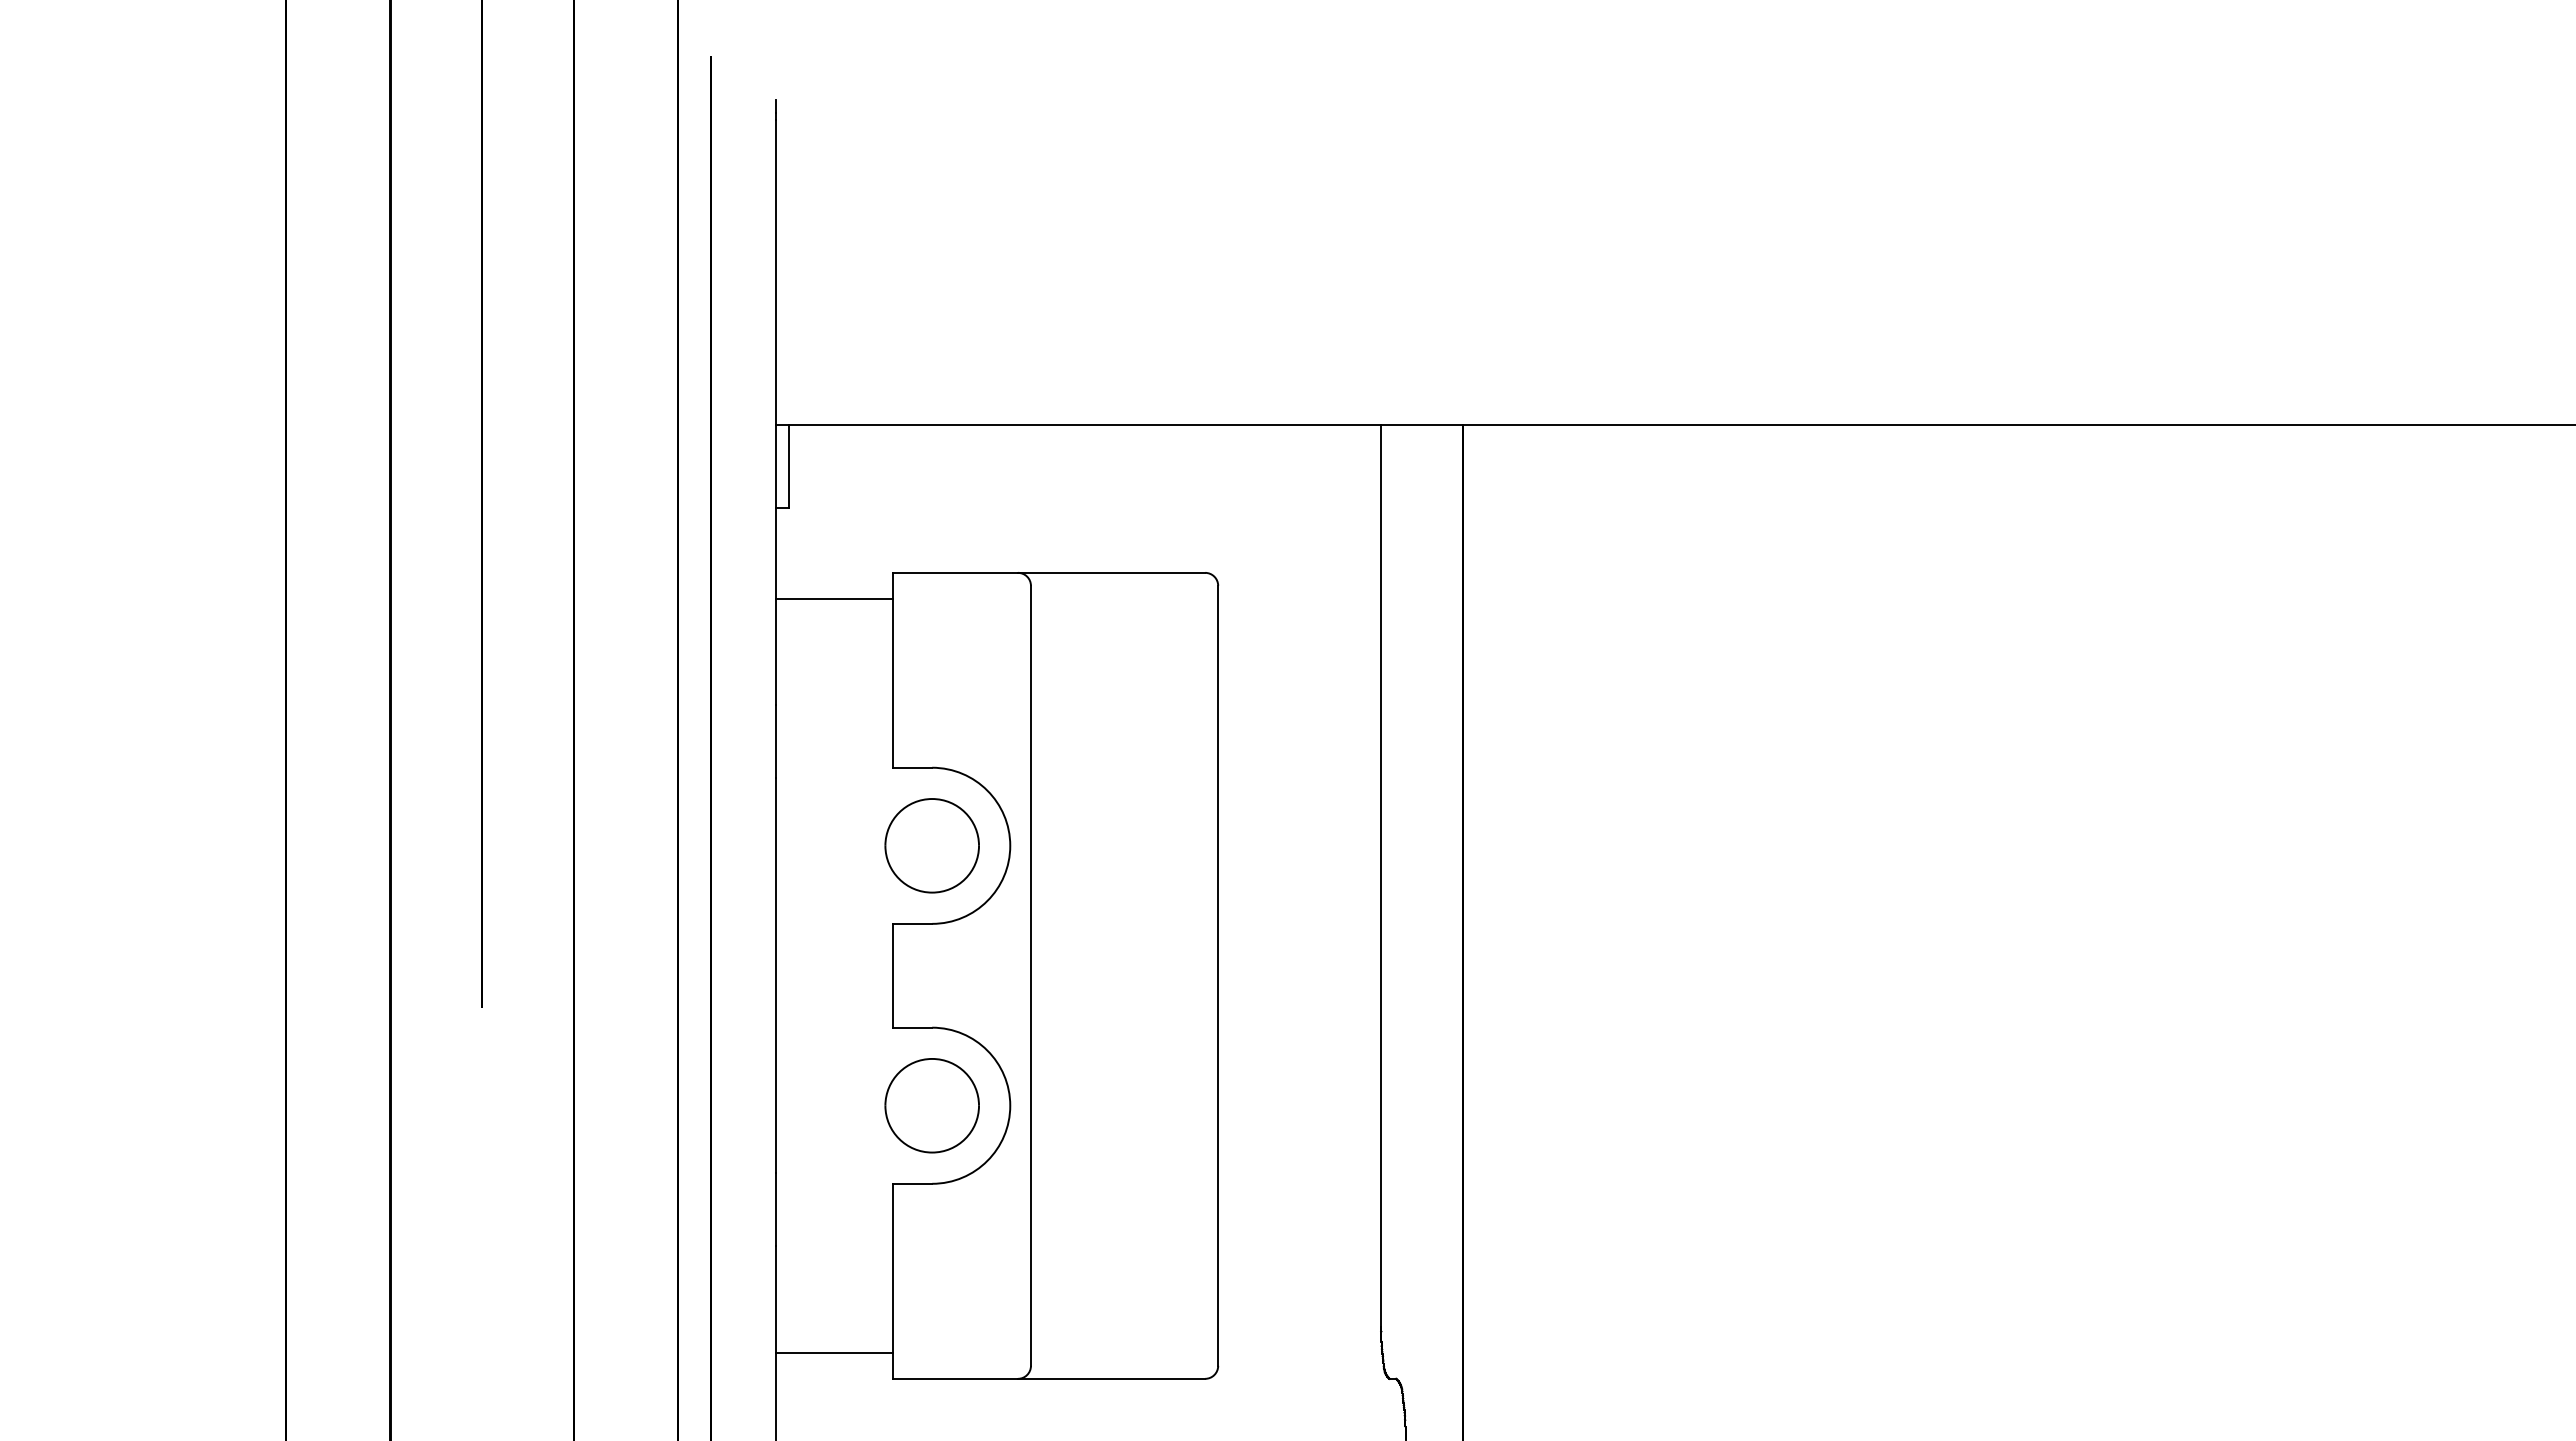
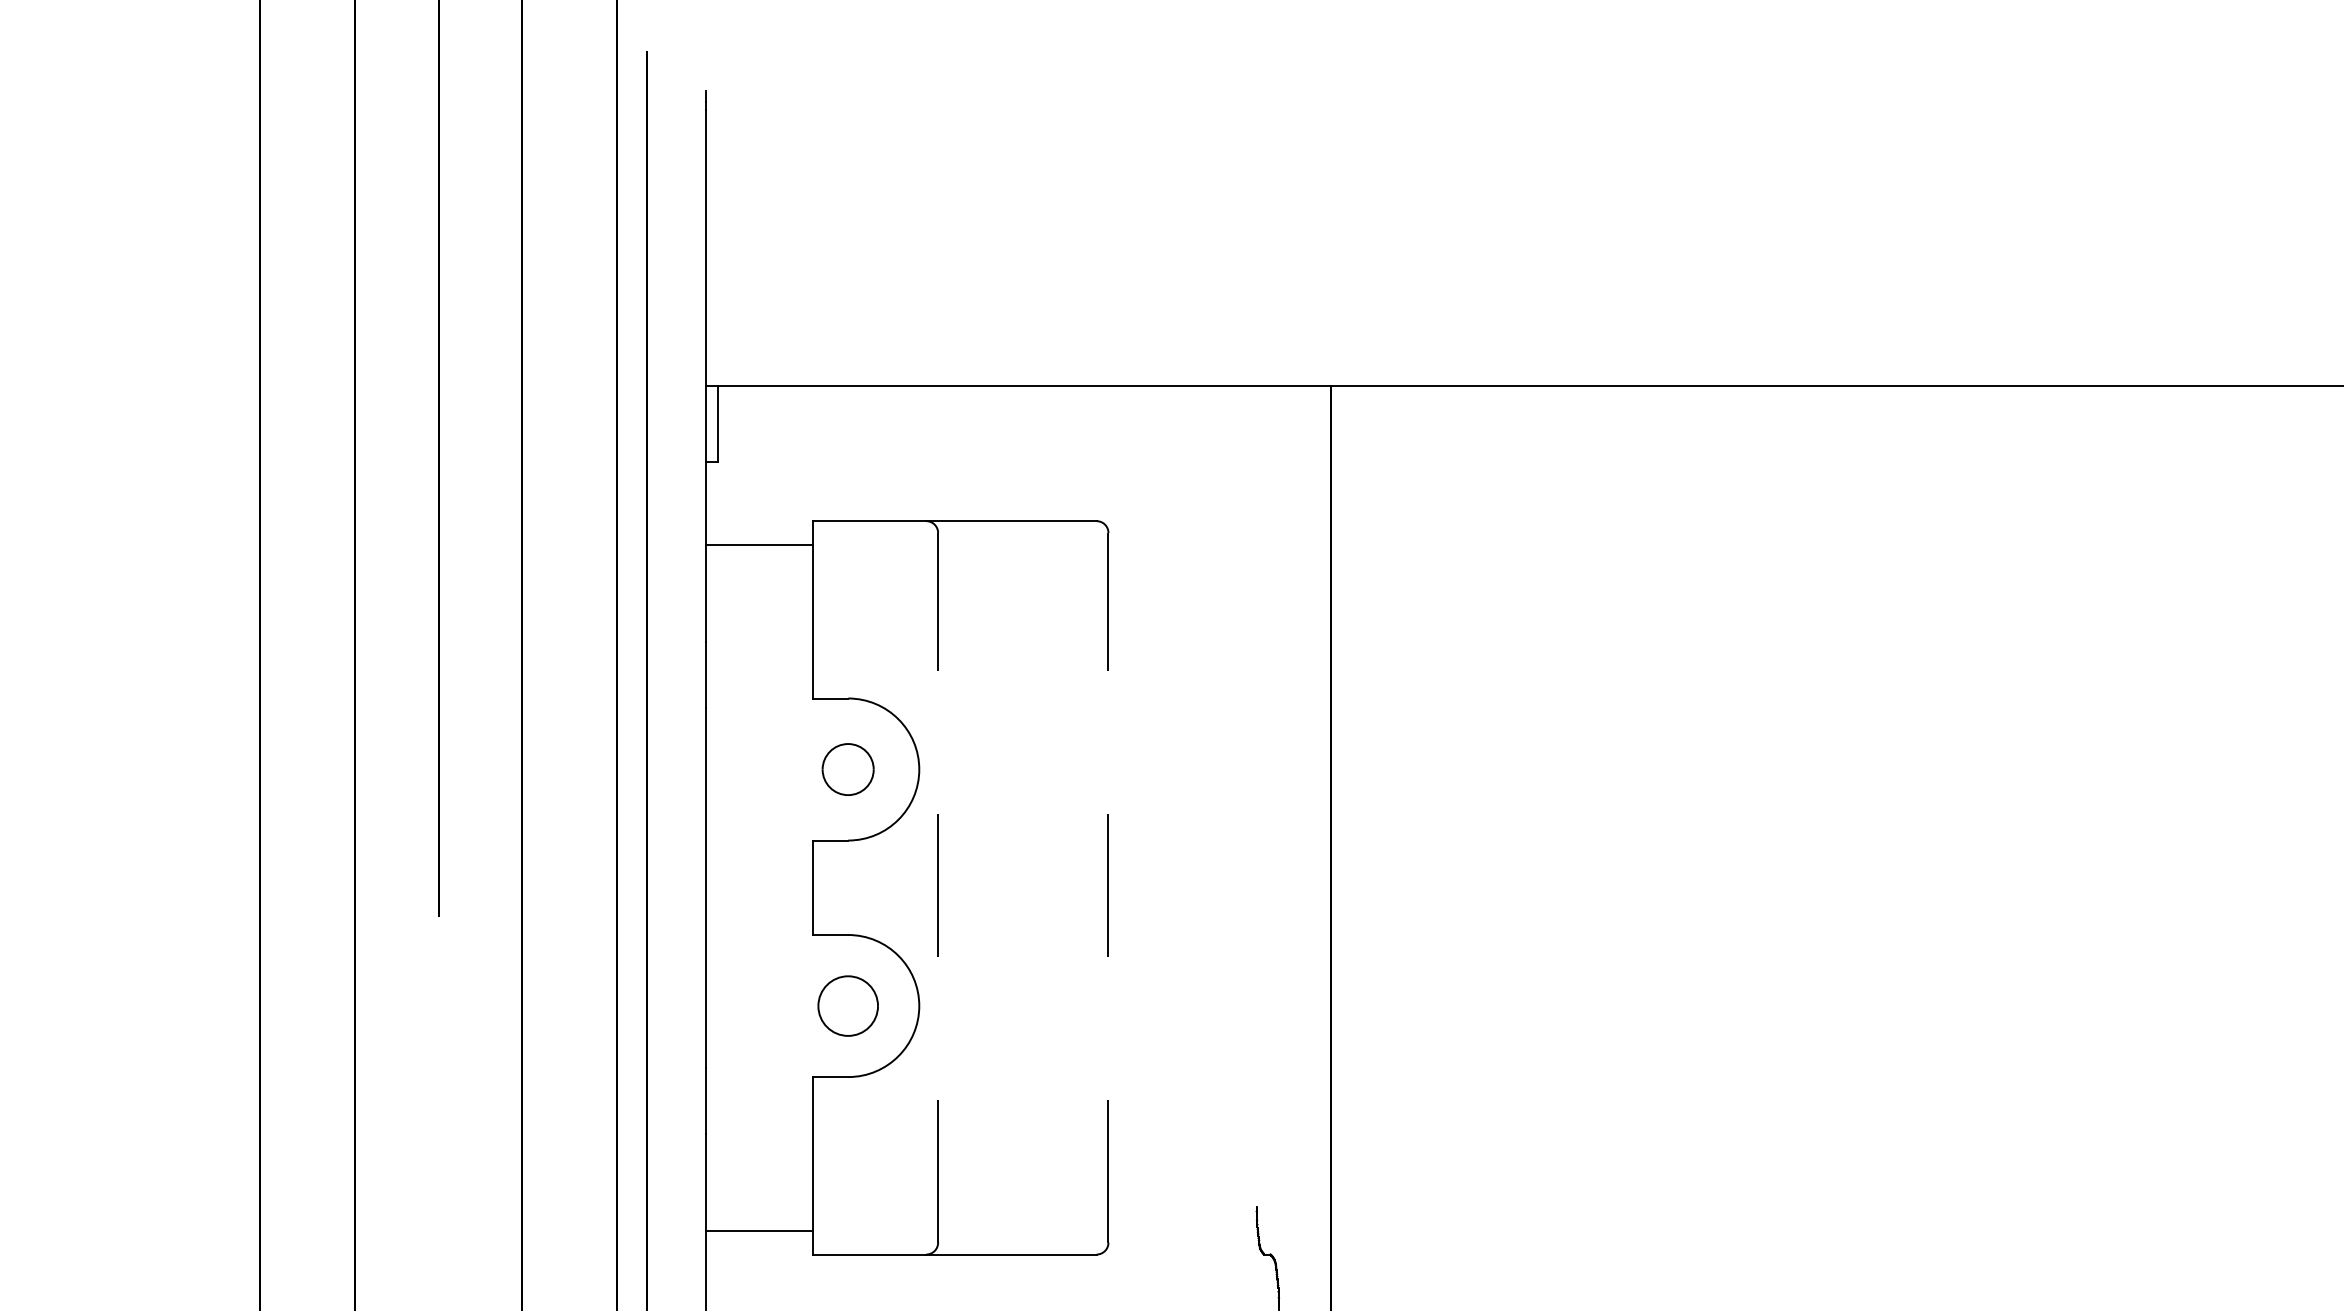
part: (931, 845) -> (847, 769), size x0.6
line: (1381, 875) -> (1257, 796), removed
line: (1031, 975) -> (938, 887), solid -> dashed
line: (1218, 975) -> (1108, 887), solid -> dashed
part: (931, 1105) -> (847, 1005), size x0.7

